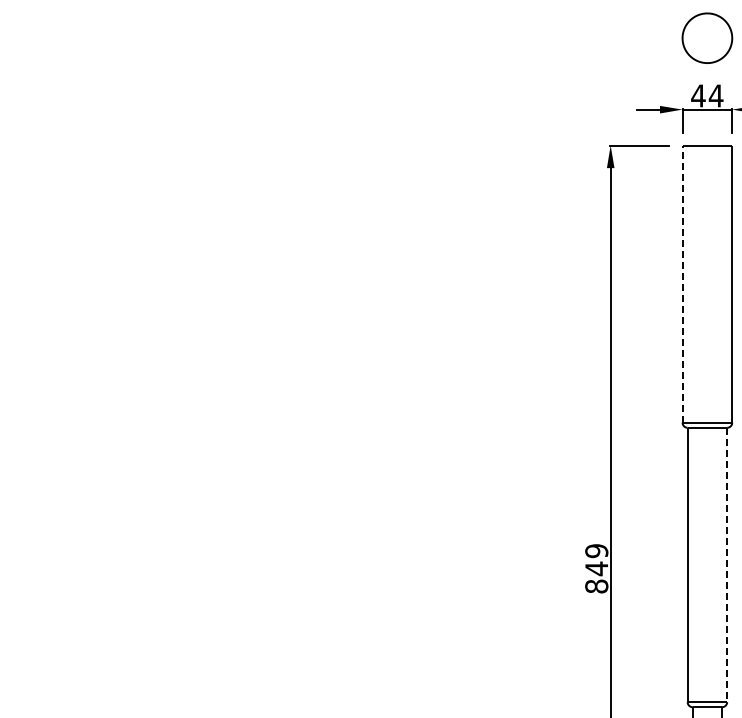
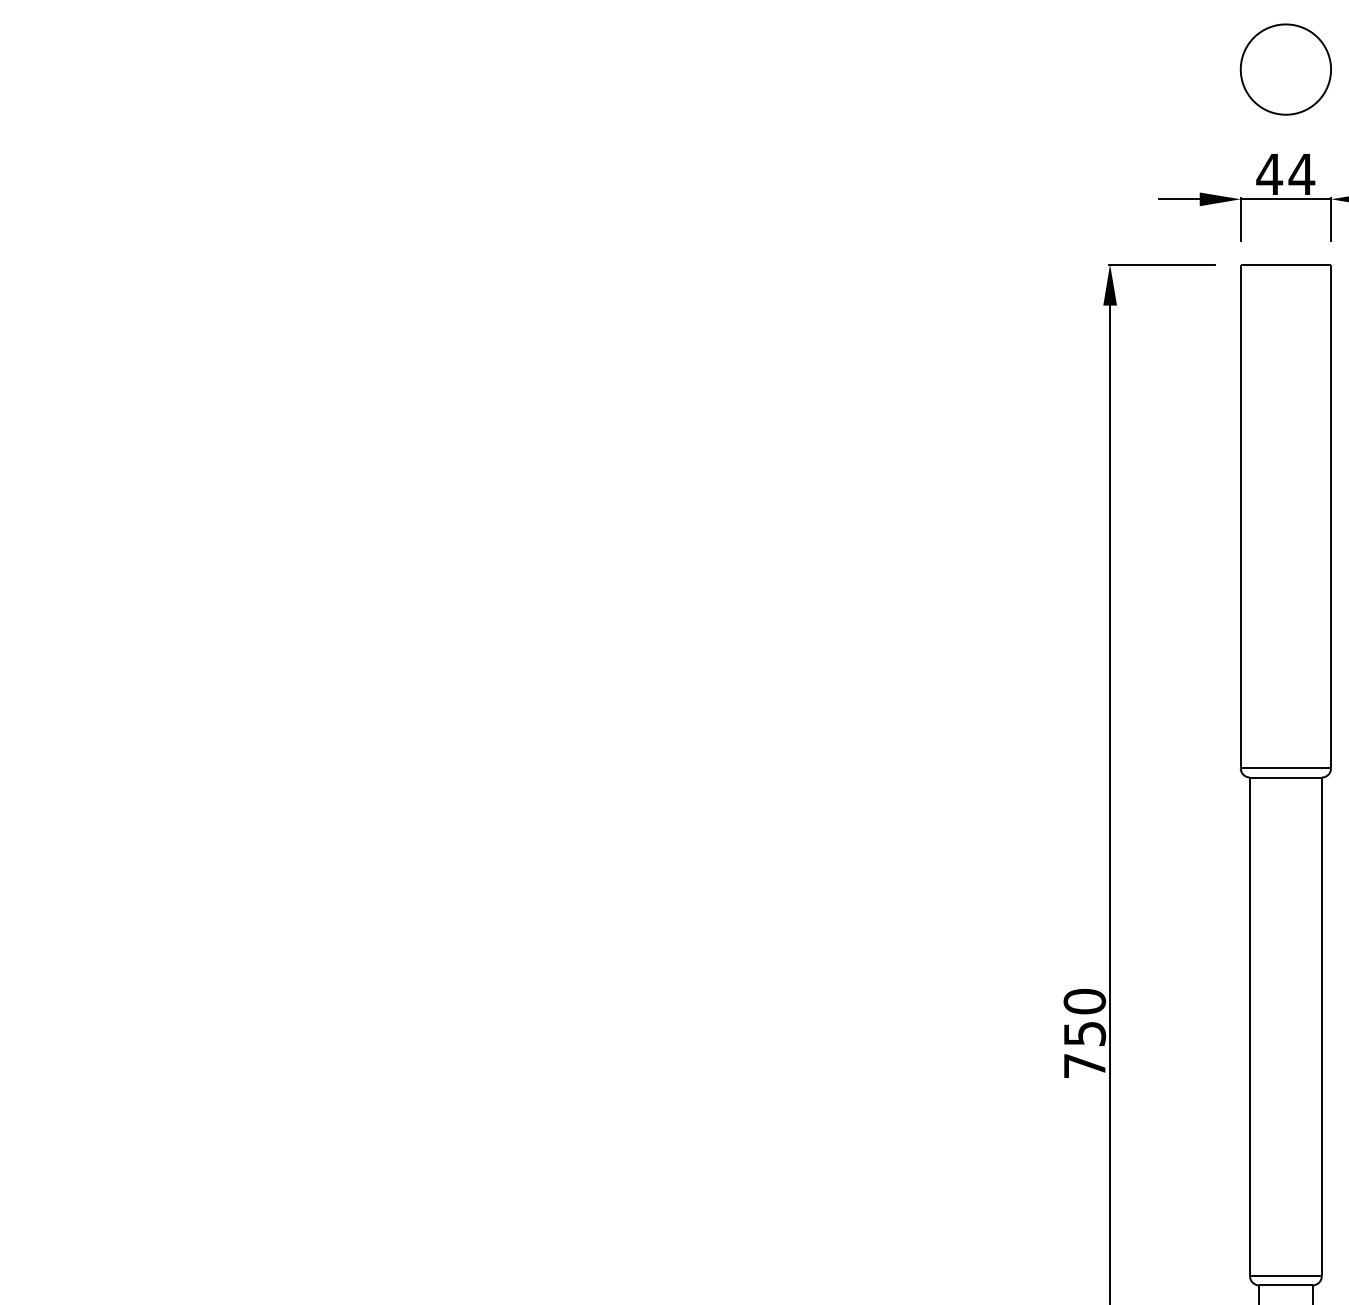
line: (682, 284) -> (1240, 517), dashed -> solid
line: (727, 565) -> (1322, 1027), dashed -> solid
text: (596, 568) -> (1084, 1033), 849 -> 750

